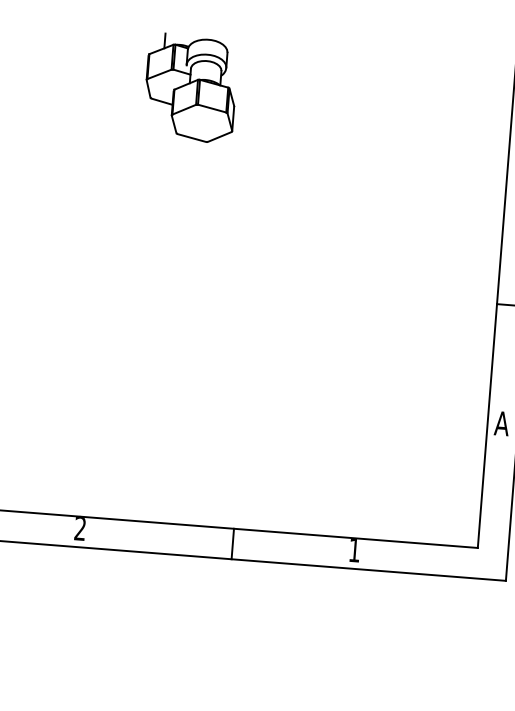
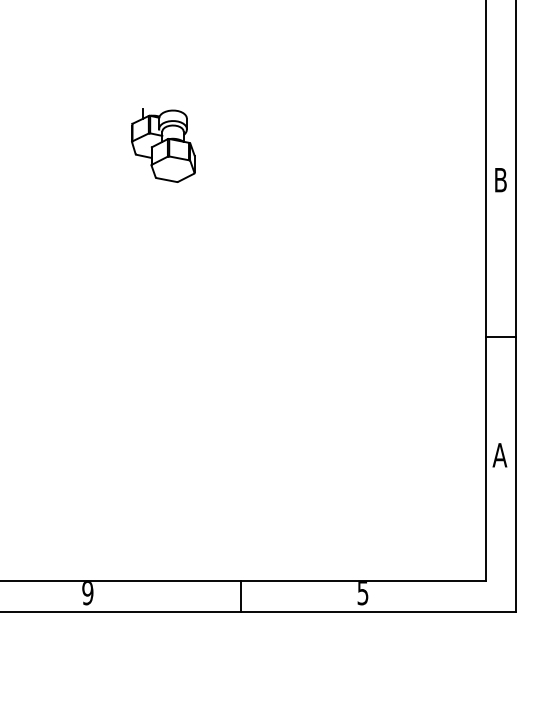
part: (189, 88) -> (162, 145), size x0.7
text: (79, 529) -> (87, 593), 2 -> 9
text: (354, 550) -> (362, 593), 1 -> 5

